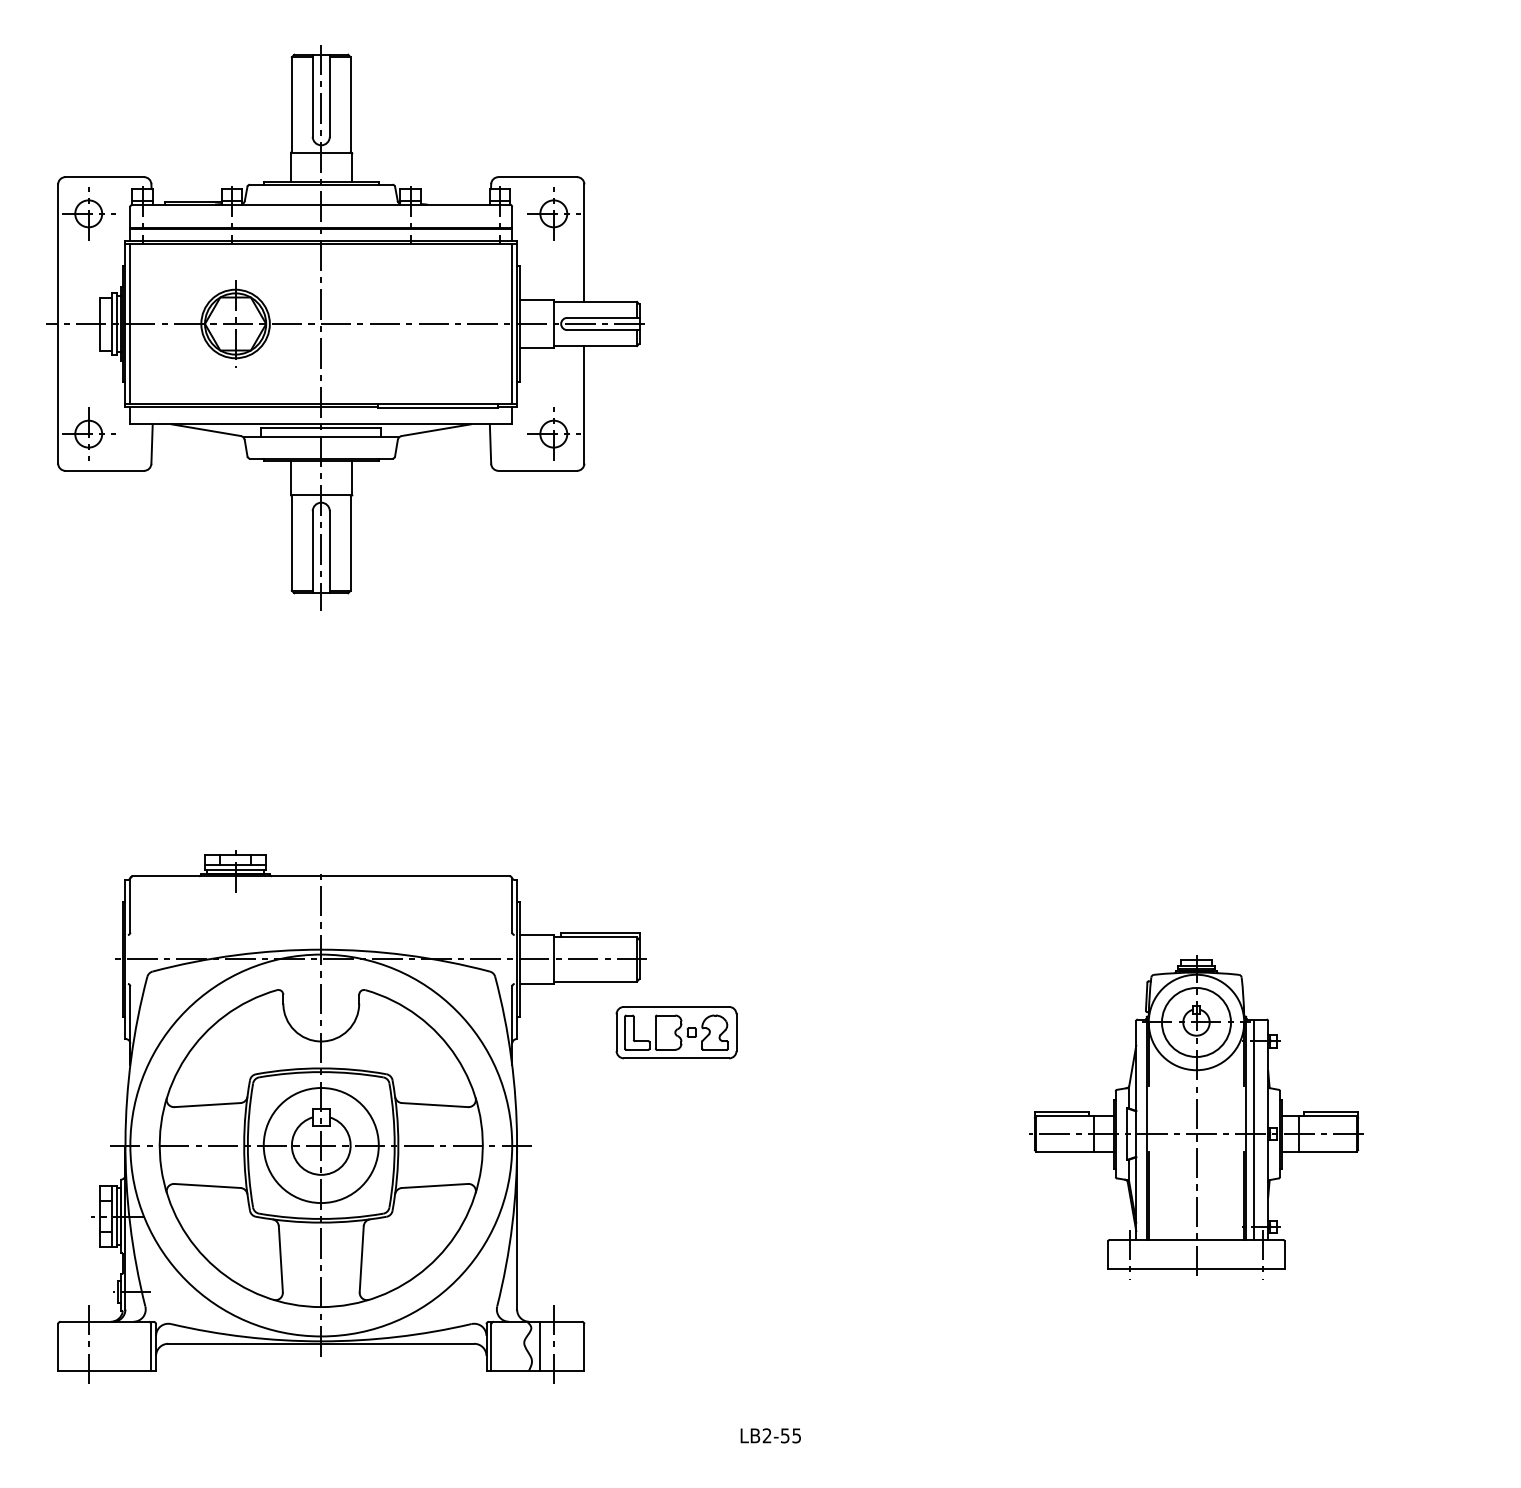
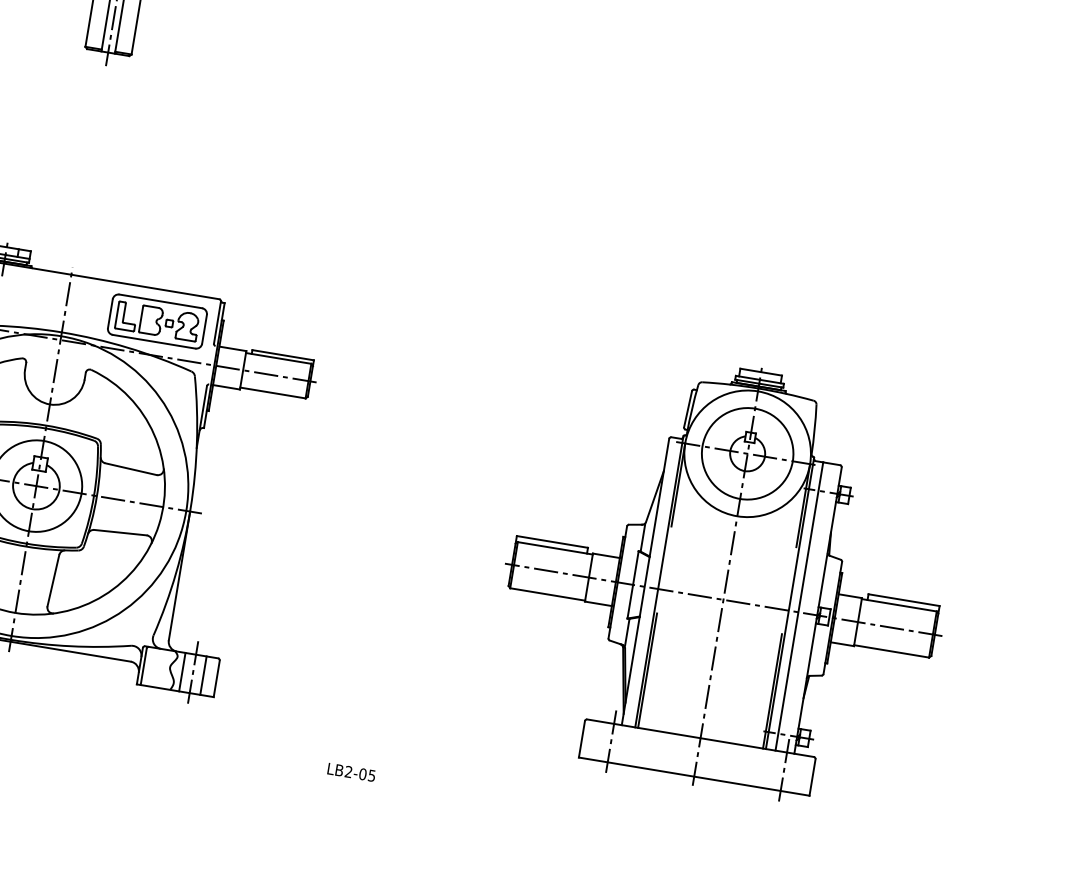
part: (676, 1032) -> (157, 321), moved
part: (1196, 1116) -> (727, 577), size x1.67
line: (567, 1345) -> (203, 675), added
text: (784, 1435) -> (362, 773), LB2-55 -> LB2-05

